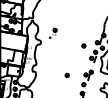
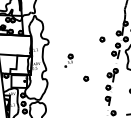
part: (53, 32) -> (69, 59), moved

